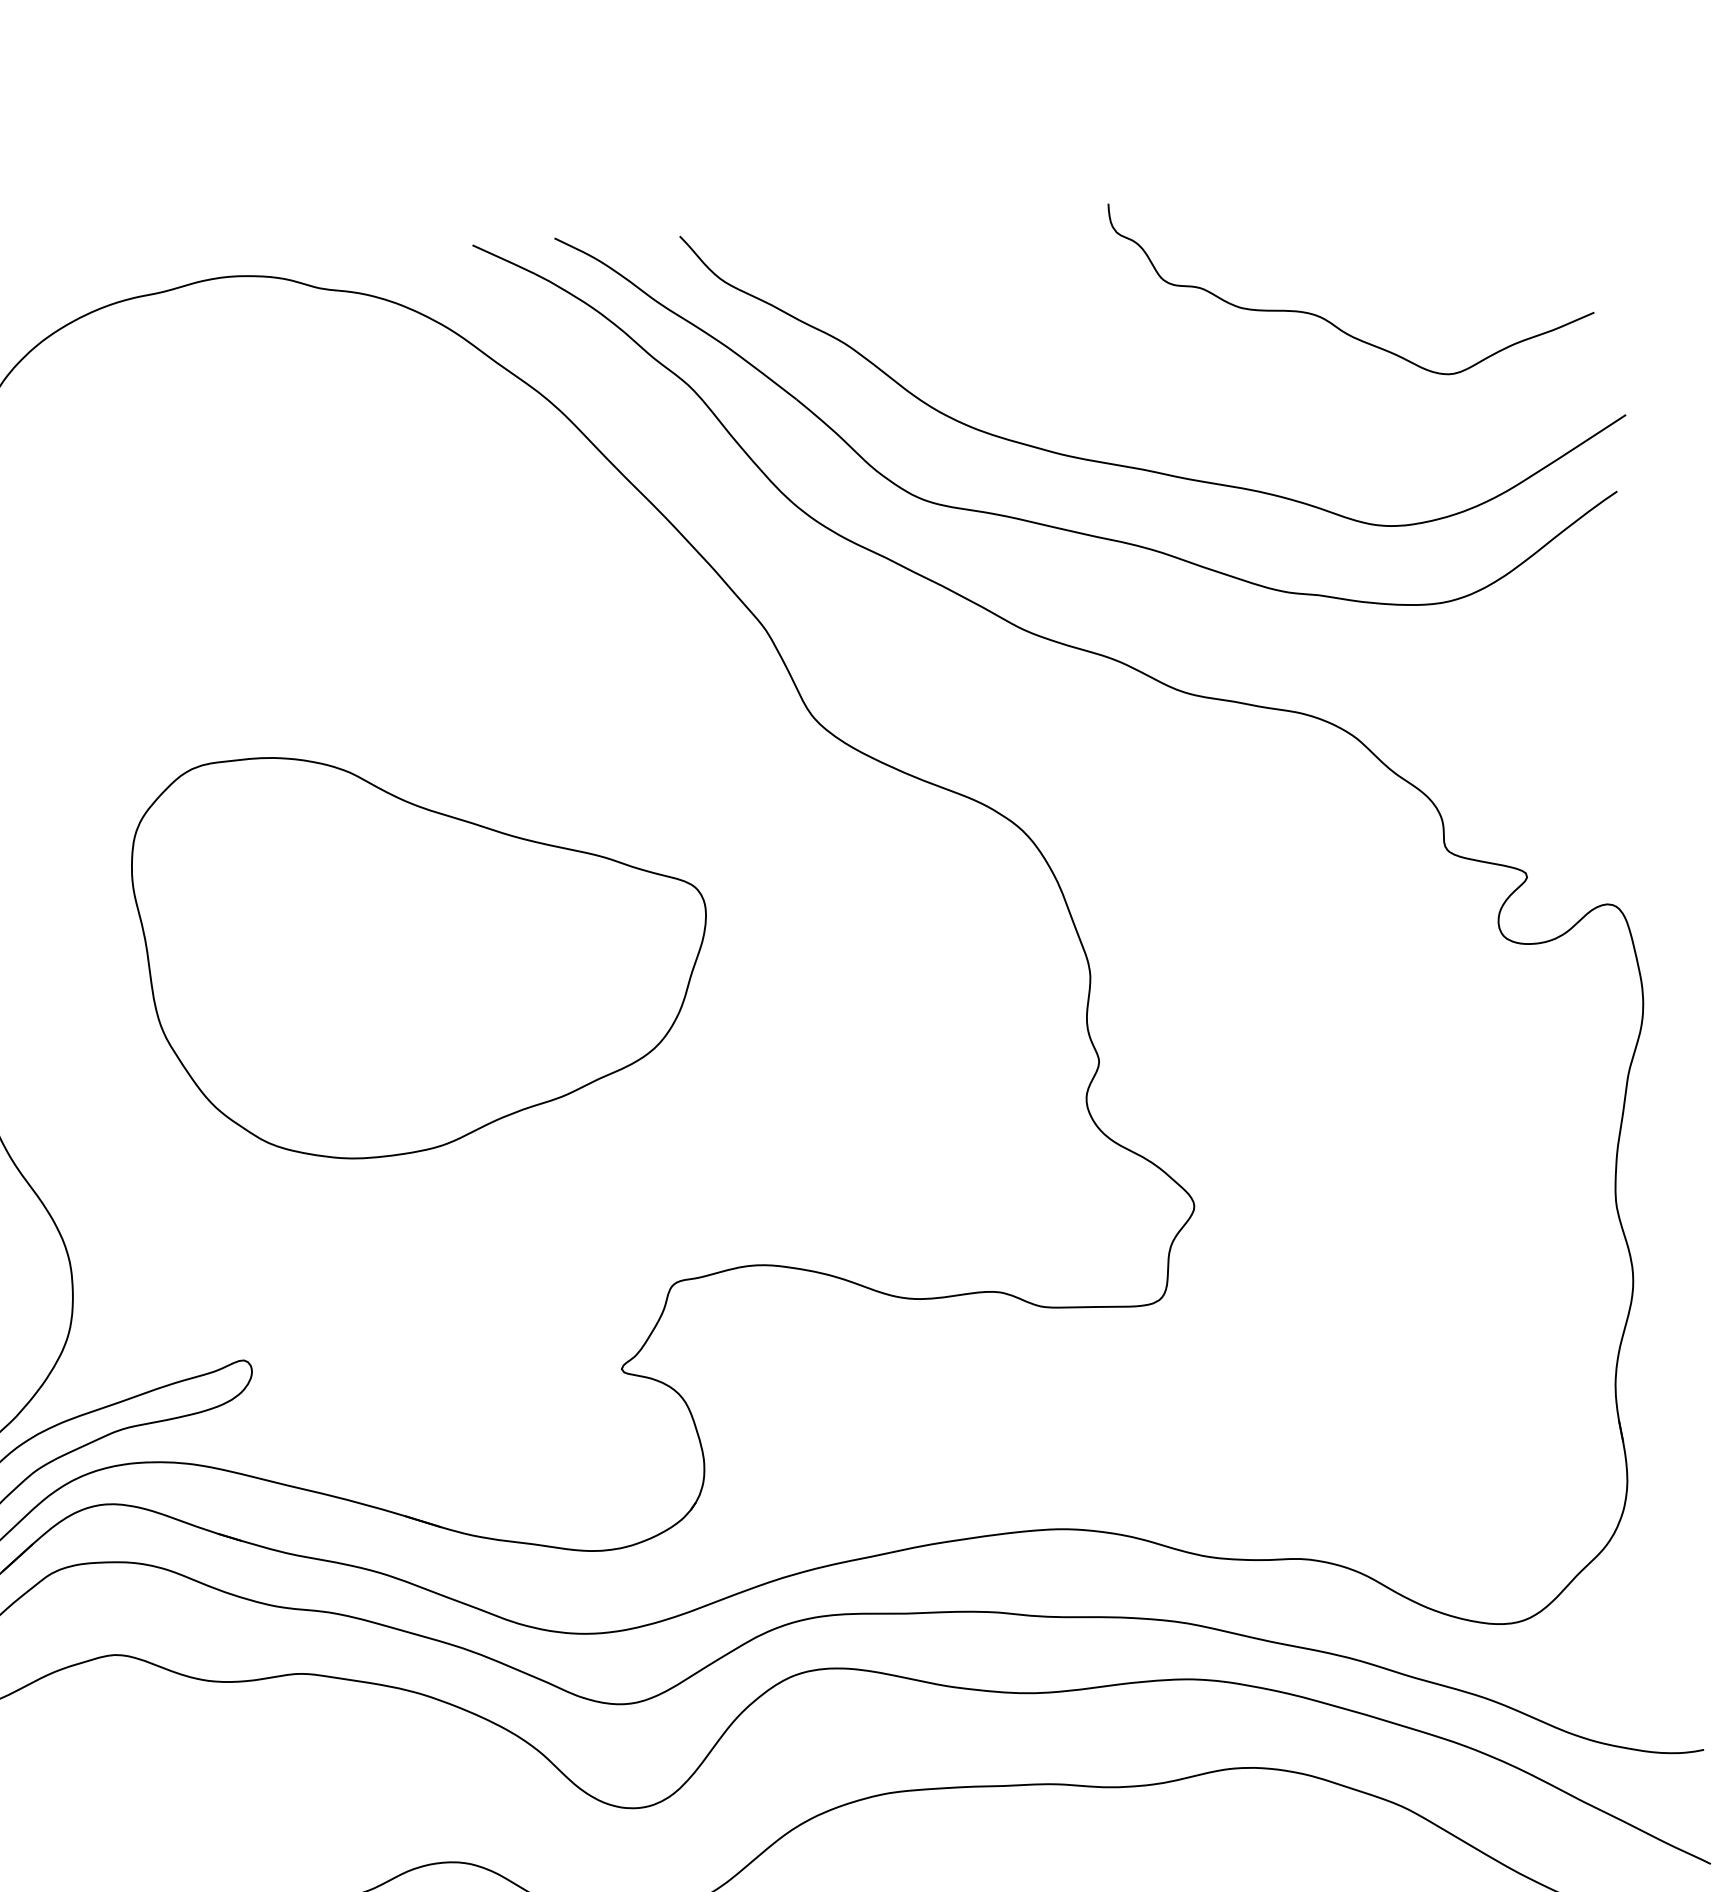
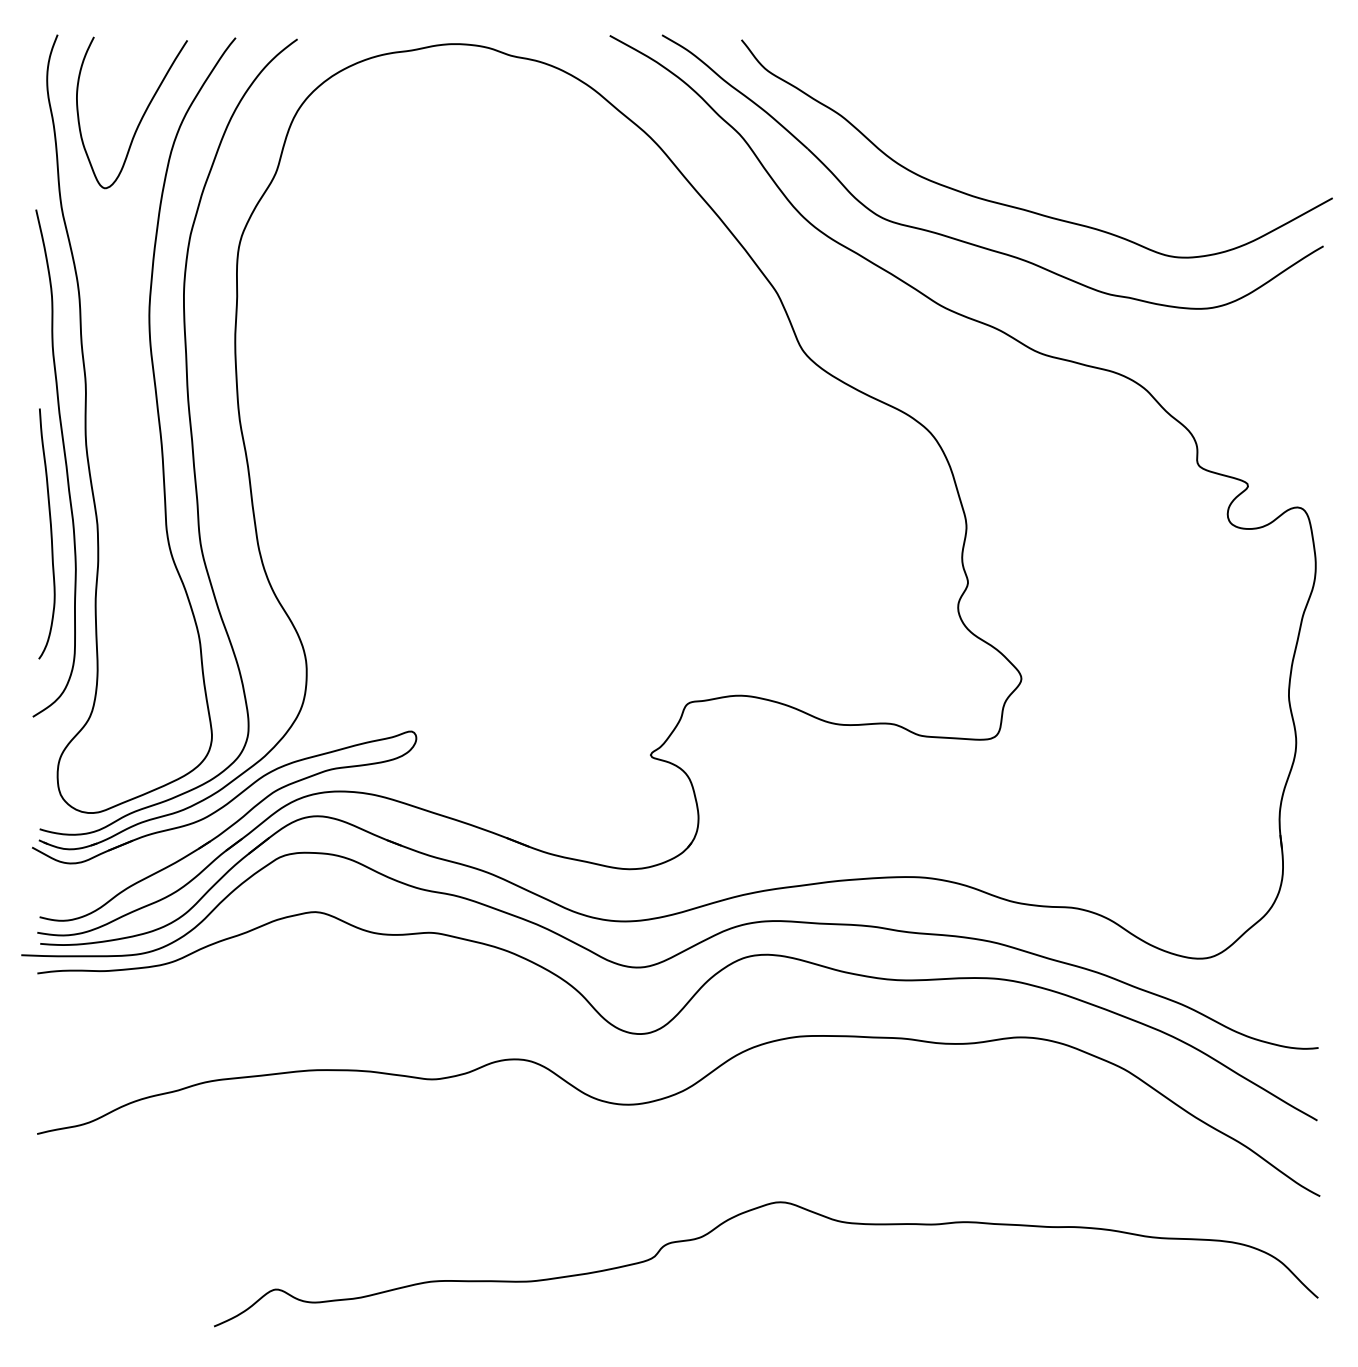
part: (1326, 318) -> (1147, 122), removed
part: (422, 949) -> (544, 479), removed

